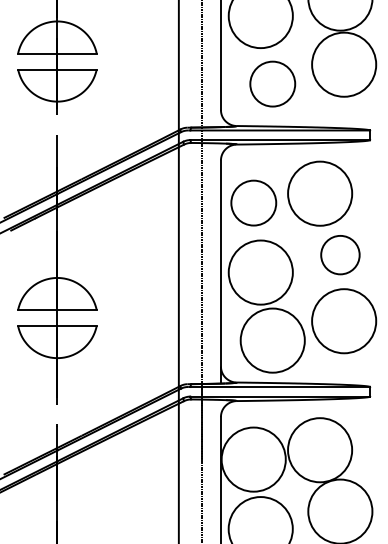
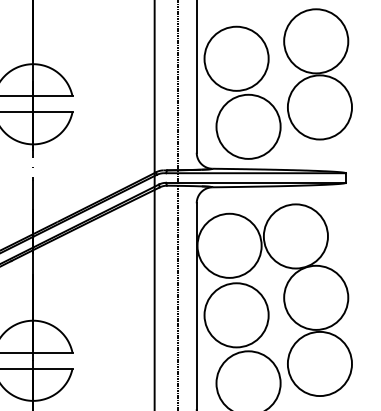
circle: (272, 84) -> (248, 127), size x1.43
circle: (253, 203) -> (229, 246), size x1.43
circle: (340, 255) -> (316, 298), size x1.67

